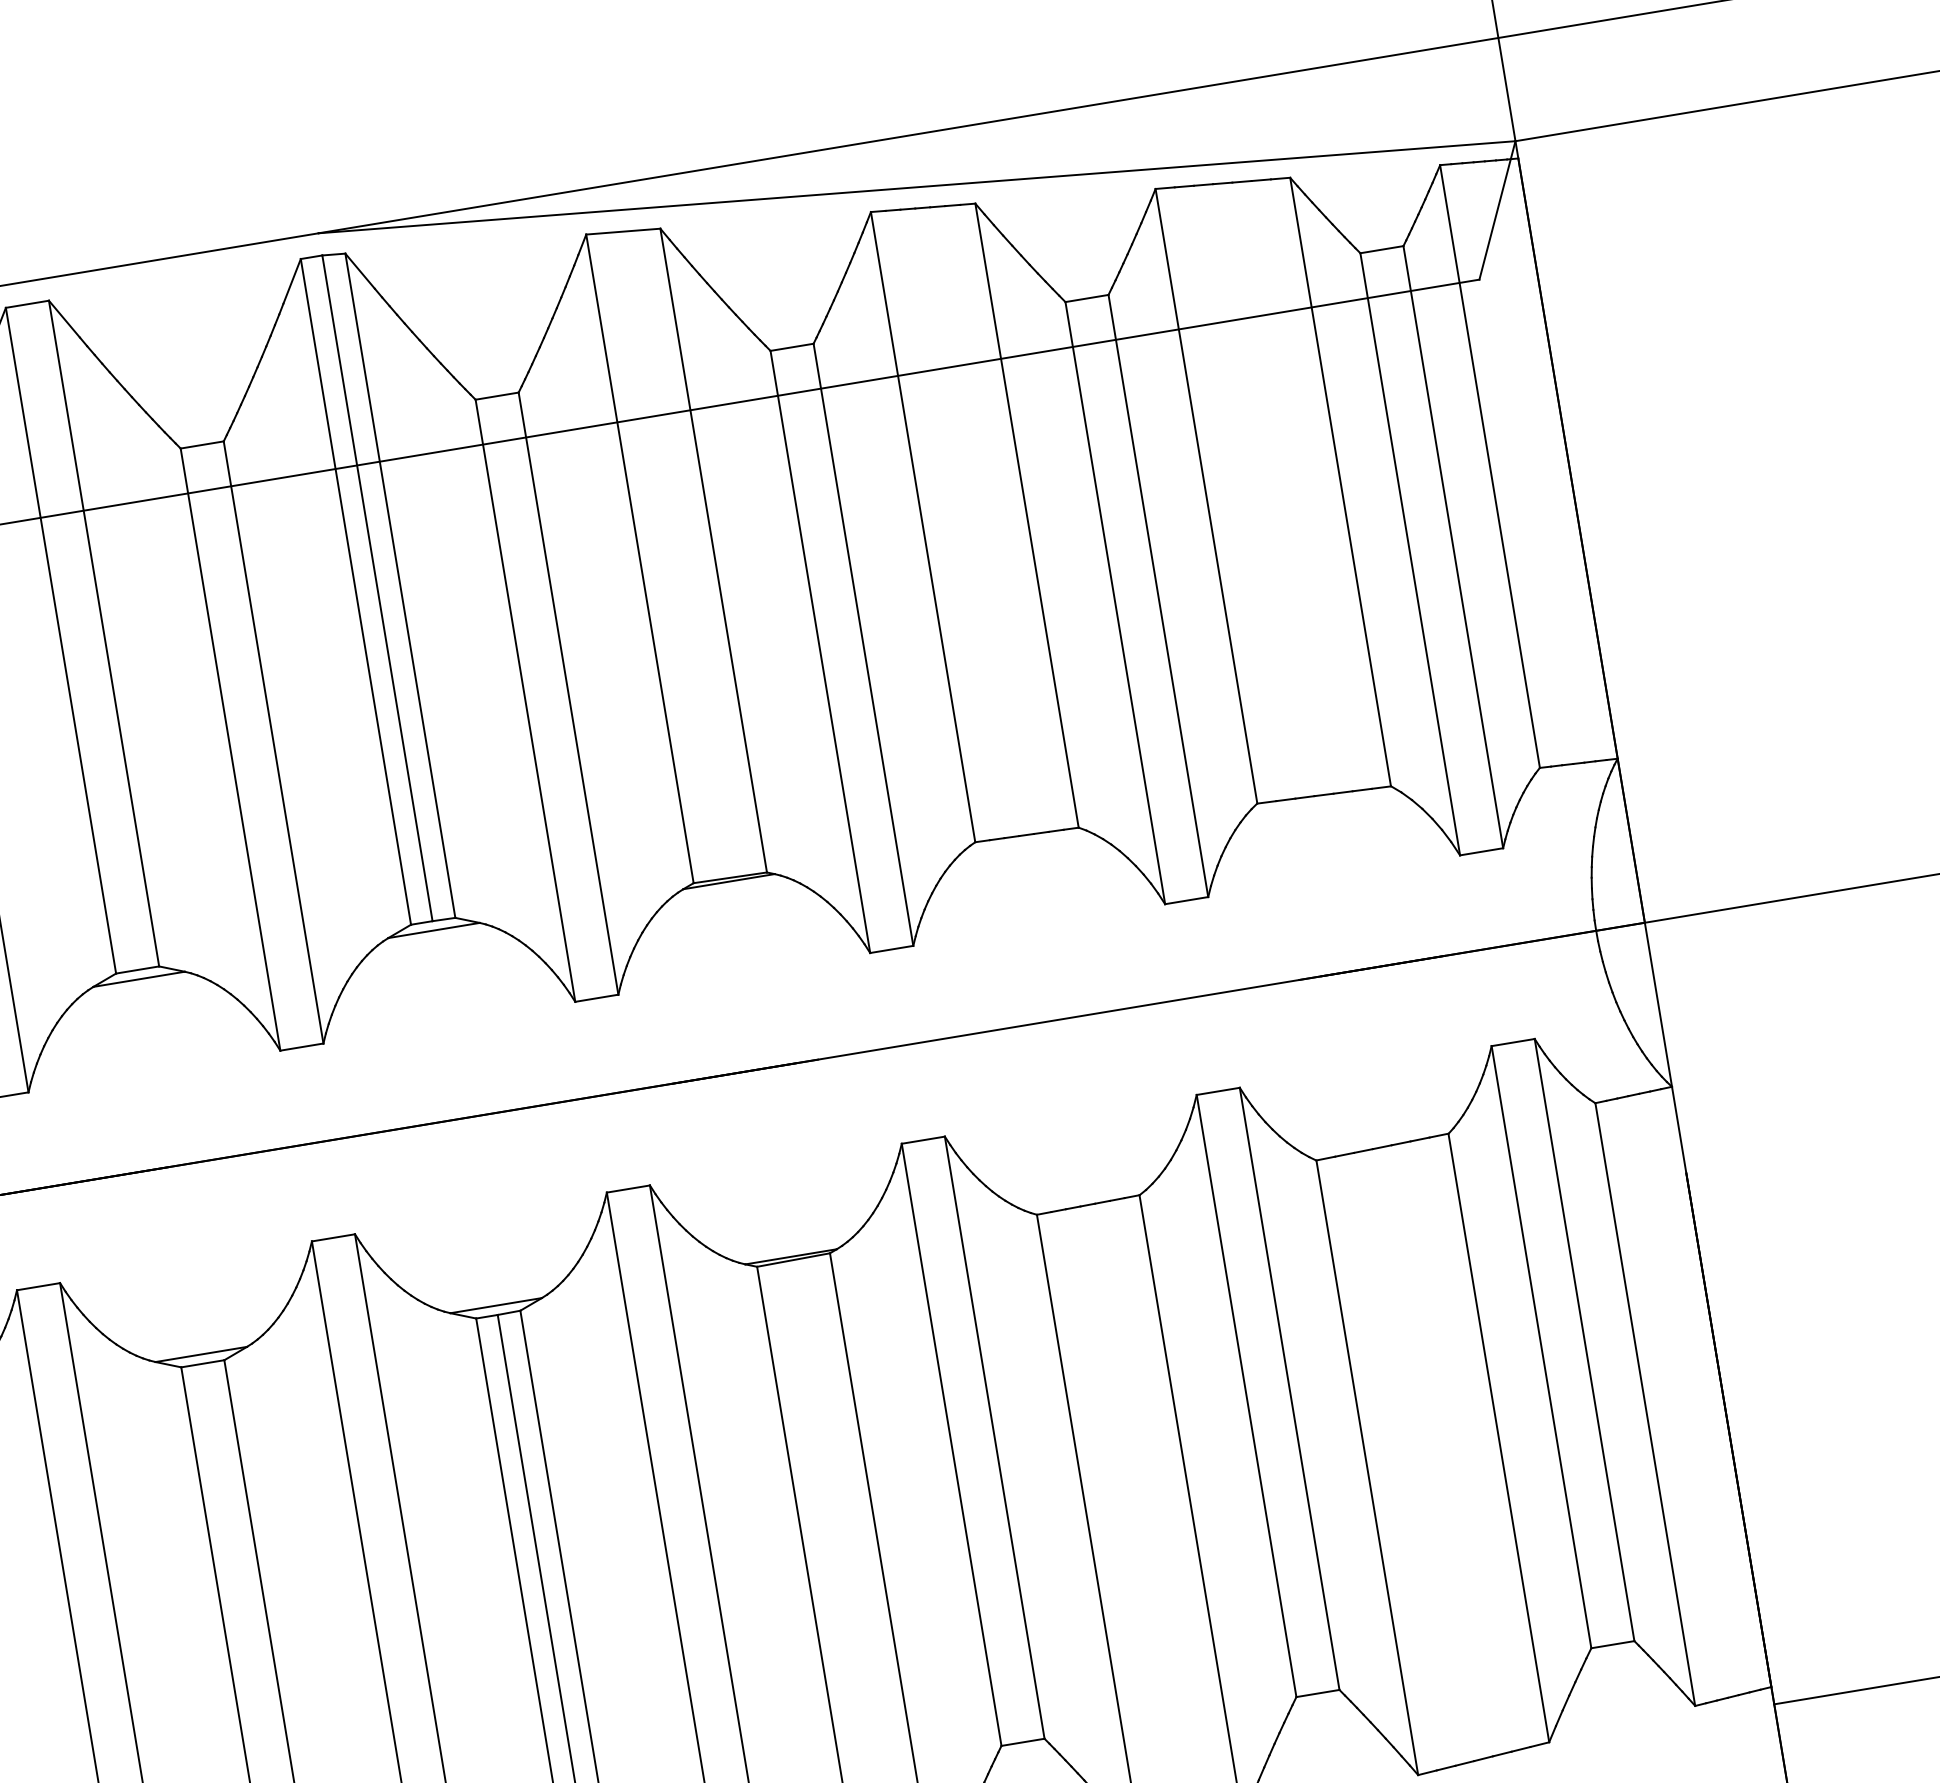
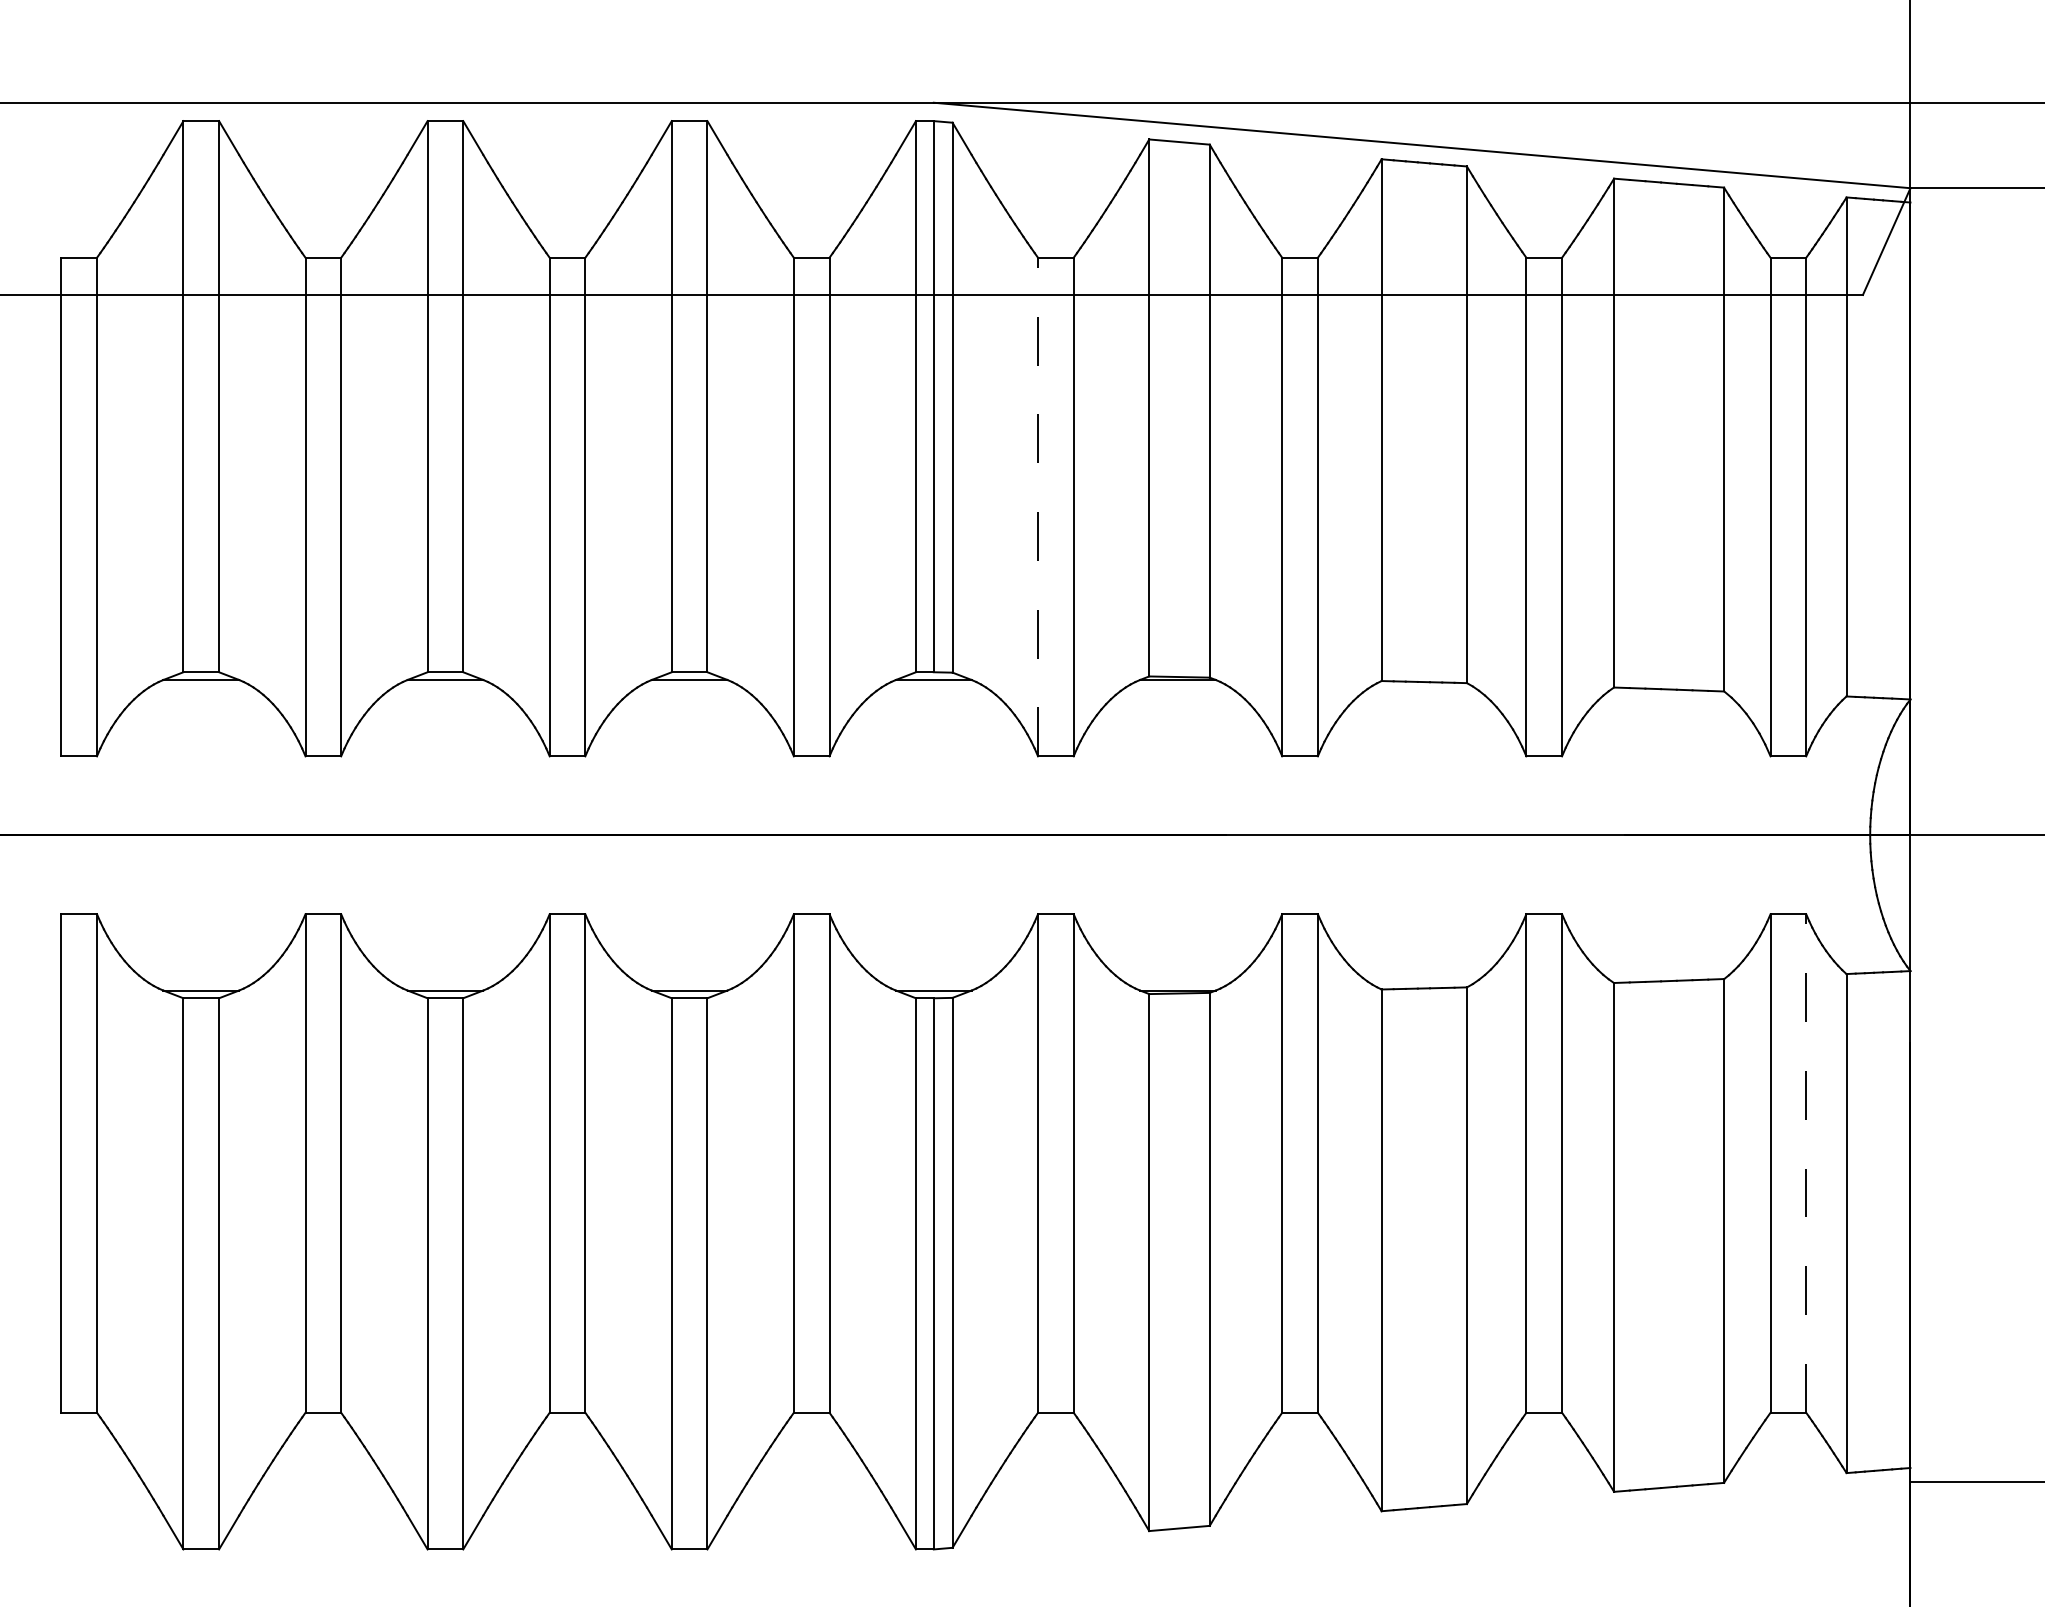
line: (525, 700) -> (1038, 506), solid -> dashed
line: (1584, 1338) -> (1806, 1162), solid -> dashed

